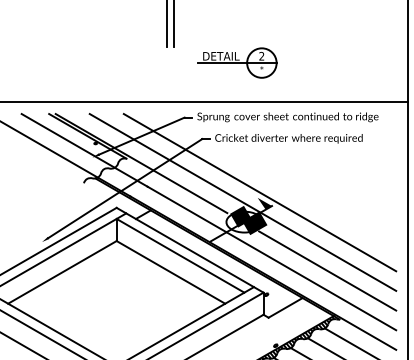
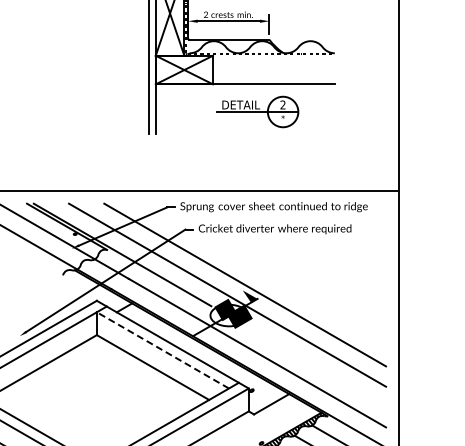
part: (237, 62) -> (257, 111), moved
line: (180, 255) -> (162, 350), solid -> dashed
line: (327, 271) -> (315, 366), removed

